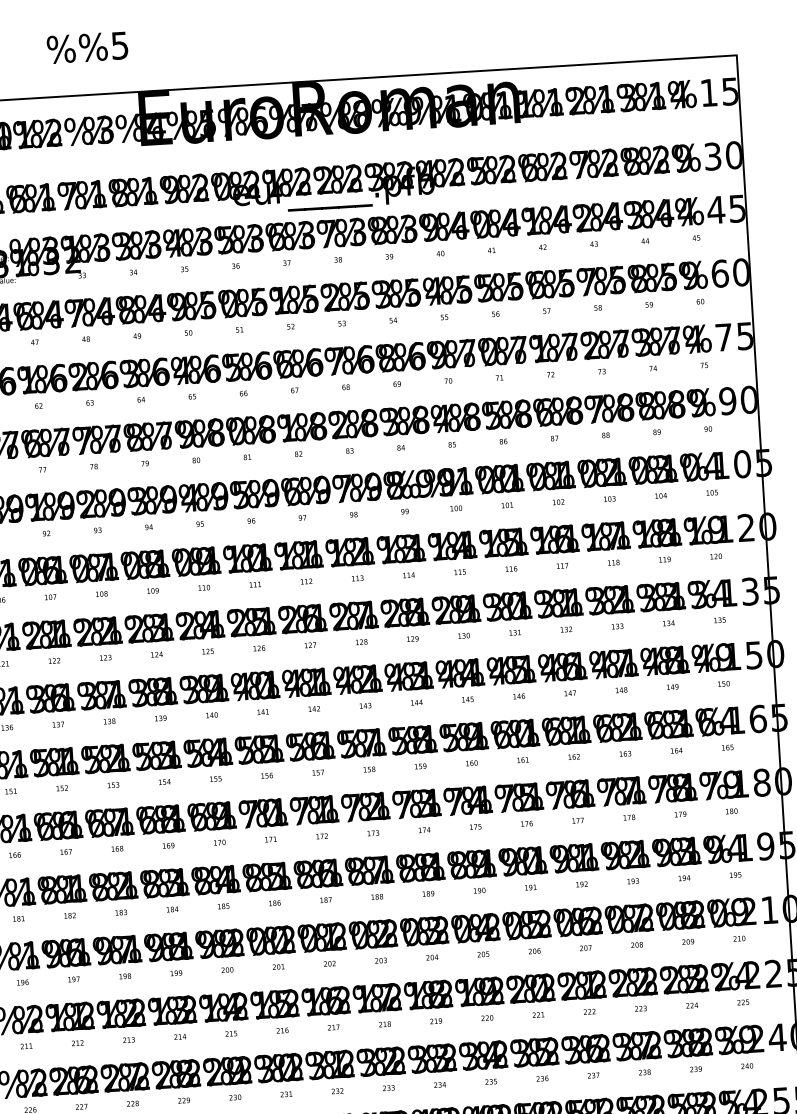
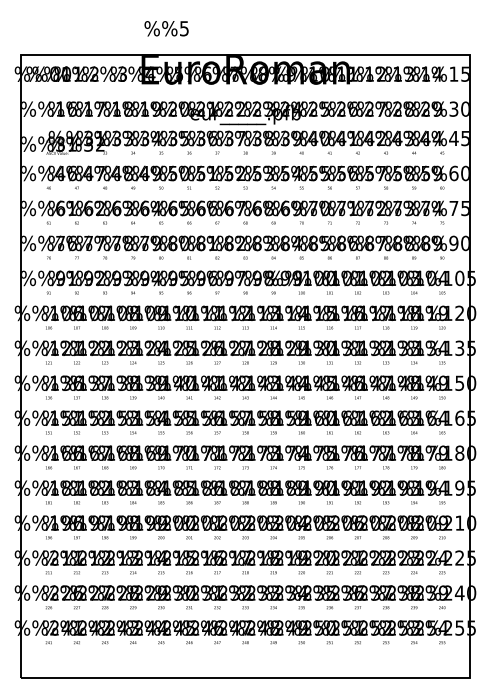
text: (87, 47) -> (166, 28), moved

